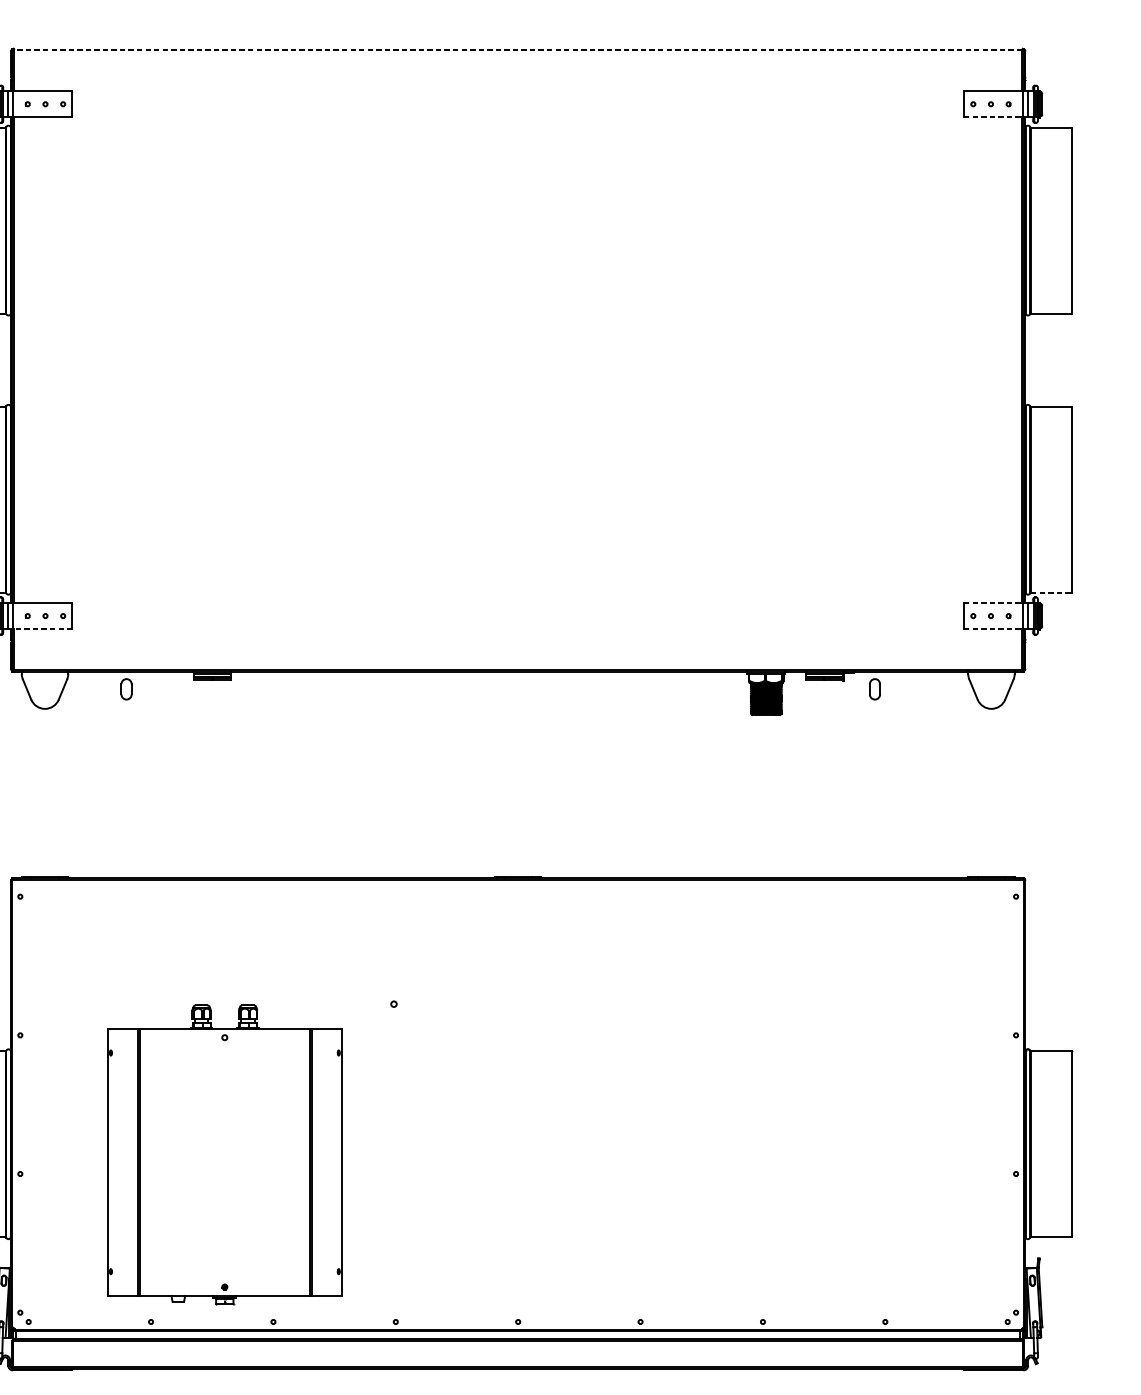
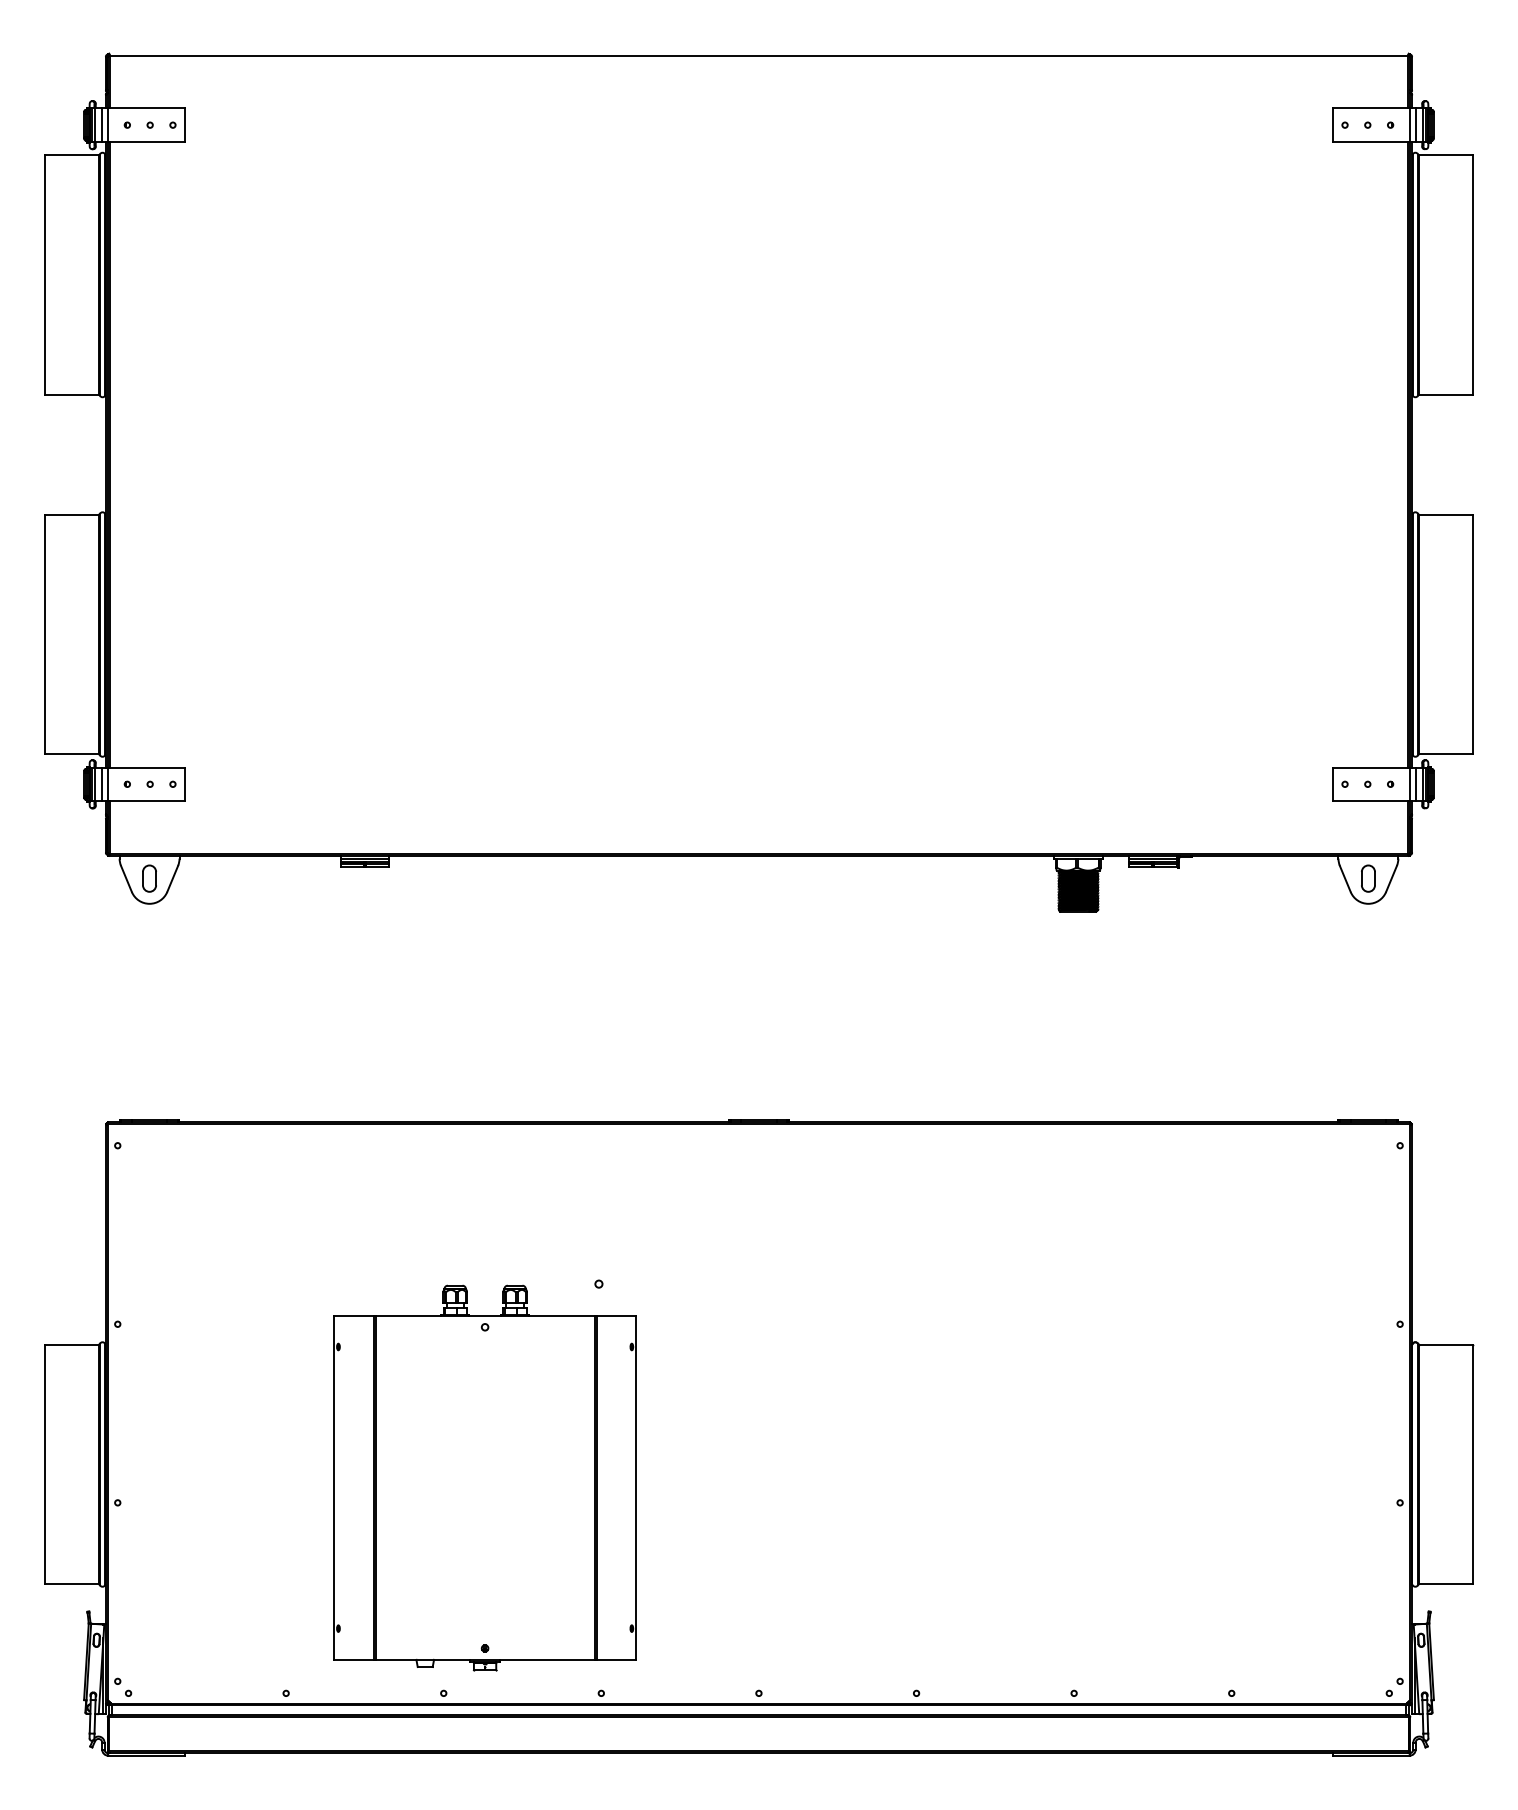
line: (517, 50) -> (758, 55), dashed -> solid
line: (993, 116) -> (1371, 141), dashed -> solid
line: (1051, 592) -> (1445, 754), dashed -> solid
line: (993, 603) -> (1371, 767), dashed -> solid
line: (42, 629) -> (146, 801), dashed -> solid
line: (993, 629) -> (1371, 801), dashed -> solid
part: (126, 689) -> (149, 878), moved
part: (875, 689) -> (1368, 878), moved
part: (224, 1154) -> (484, 1477), moved

